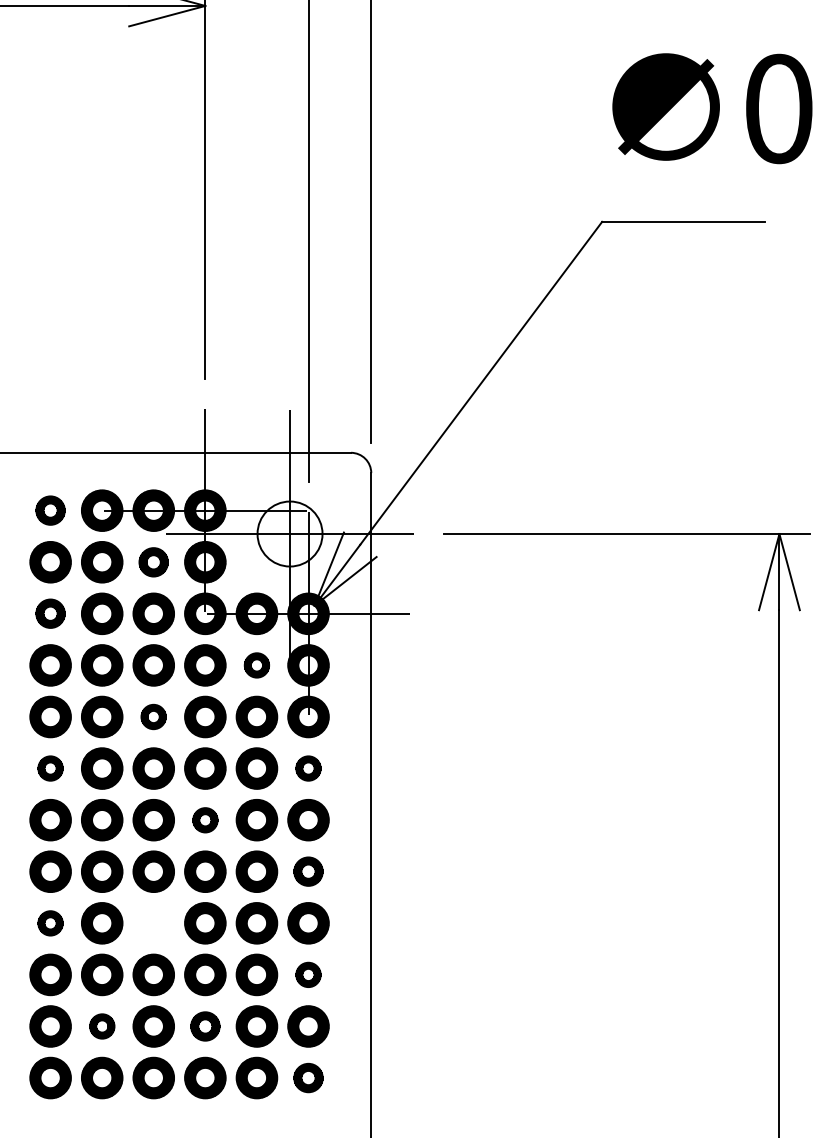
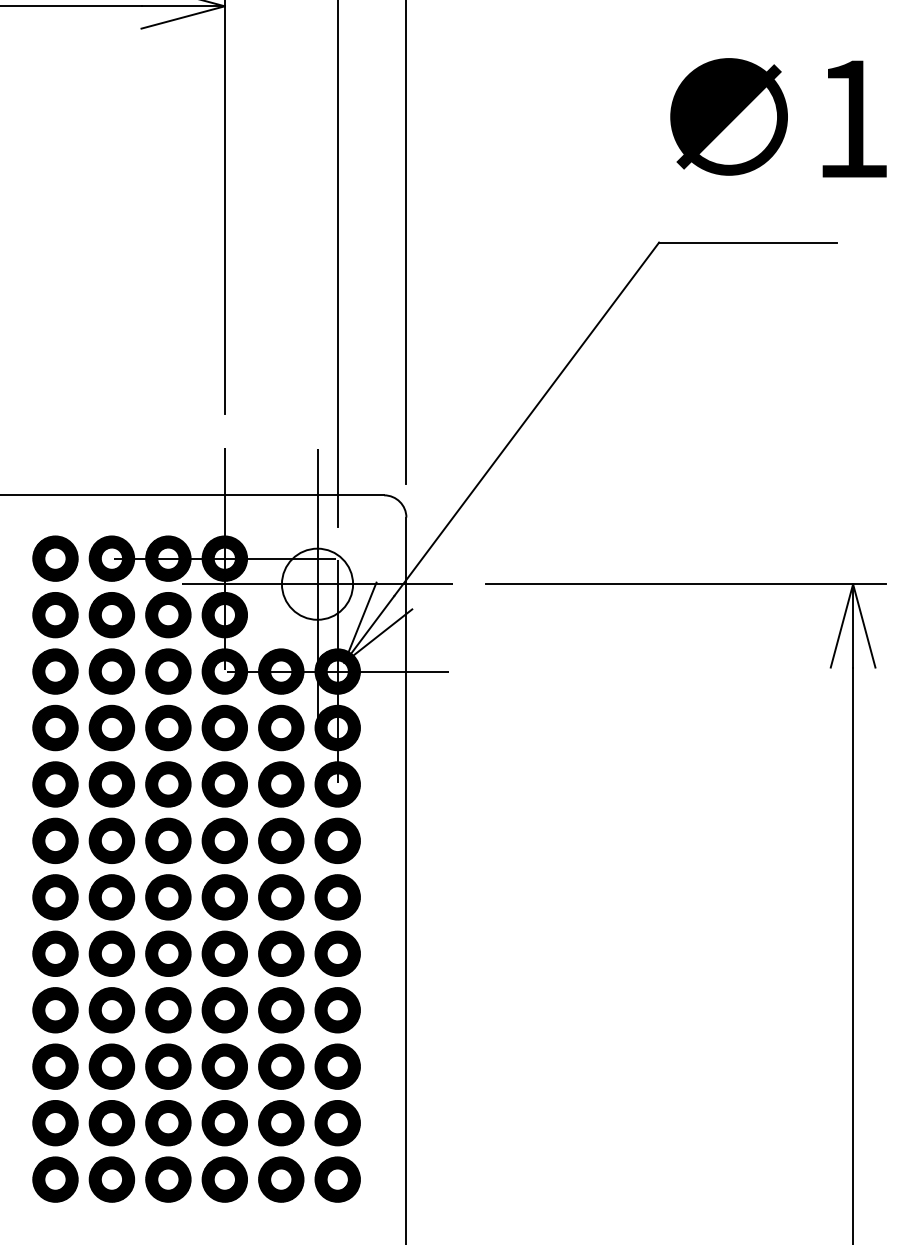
text: (779, 108) -> (853, 118), 0 -> 1
part: (50, 510) -> (55, 558), size x1.43
part: (153, 562) -> (168, 615), size x1.43
part: (50, 613) -> (55, 671), size x1.43
part: (256, 665) -> (280, 728), size x1.67
part: (153, 716) -> (168, 783), size x1.67
part: (50, 768) -> (55, 840), size x1.67
part: (308, 768) -> (337, 840), size x1.67
part: (205, 820) -> (224, 897), size x1.67
part: (308, 871) -> (337, 953), size x1.43
part: (50, 923) -> (55, 1010), size x1.67
part: (153, 923) -> (168, 1010), added
part: (308, 974) -> (337, 1066), size x1.67
part: (102, 1026) -> (112, 1123), size x1.67
part: (205, 1026) -> (224, 1123), size x1.43
part: (308, 1077) -> (337, 1179), size x1.43

